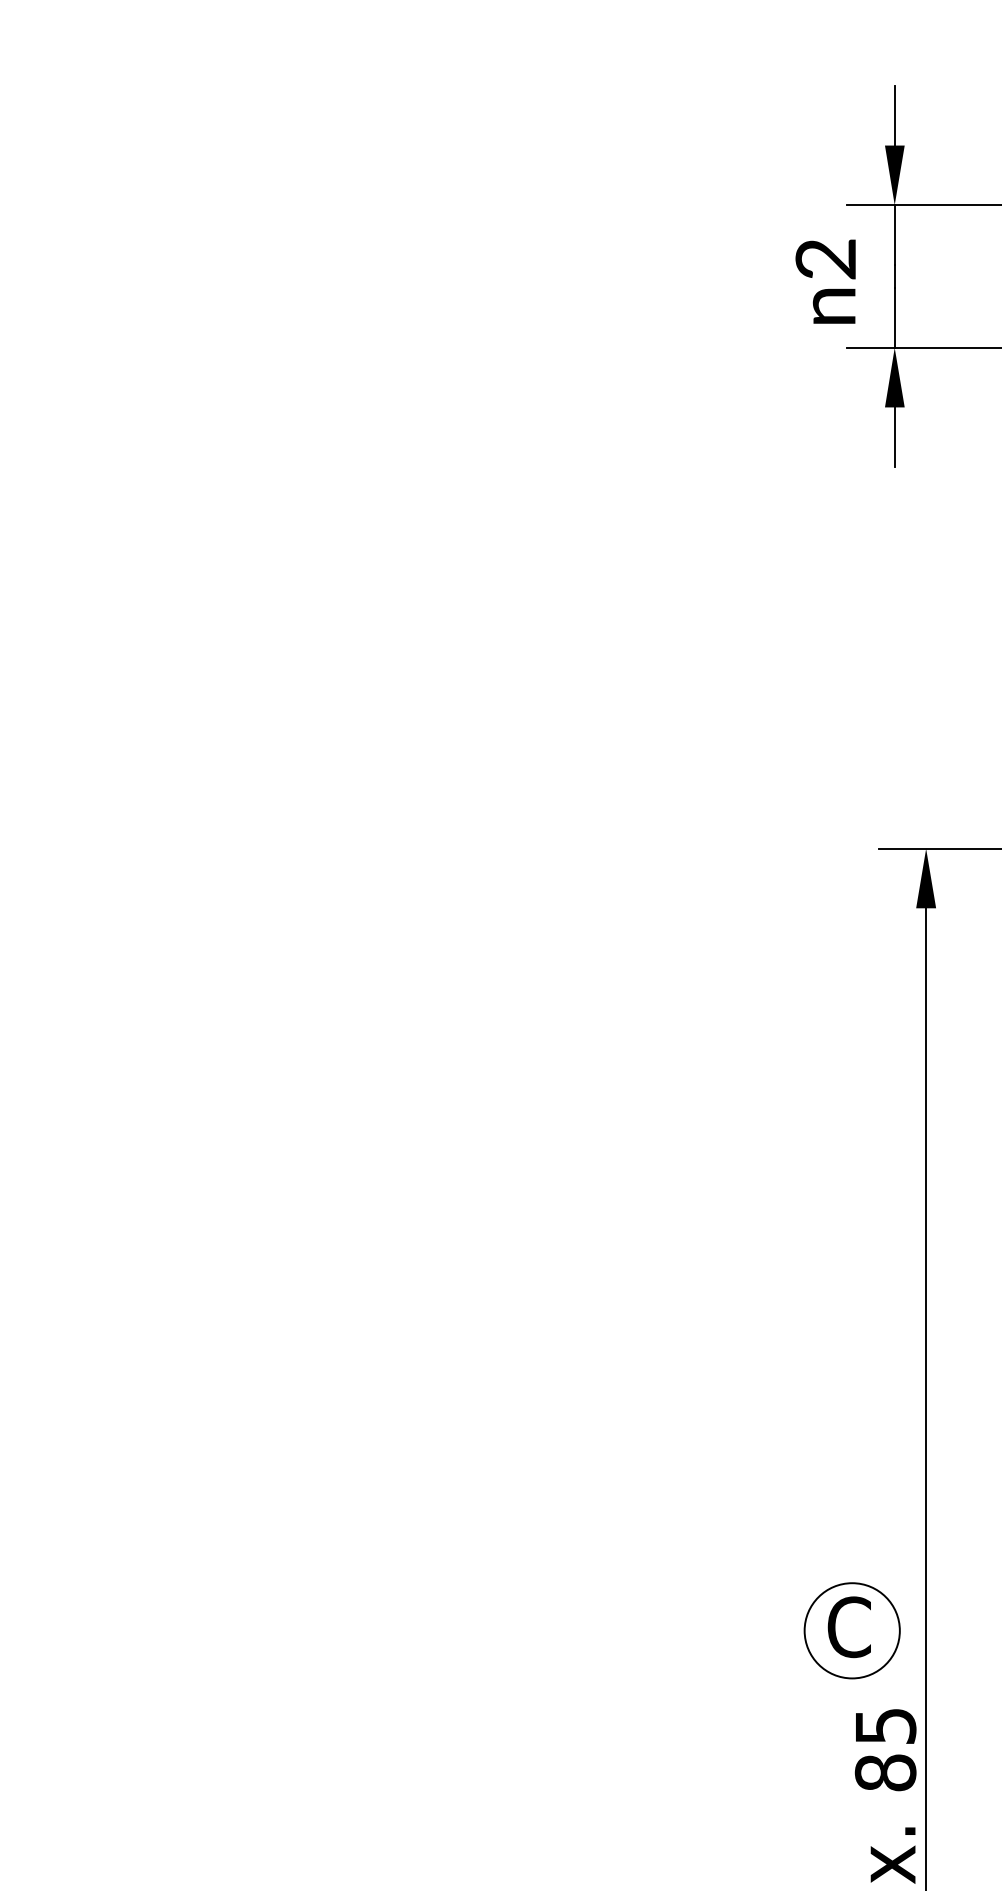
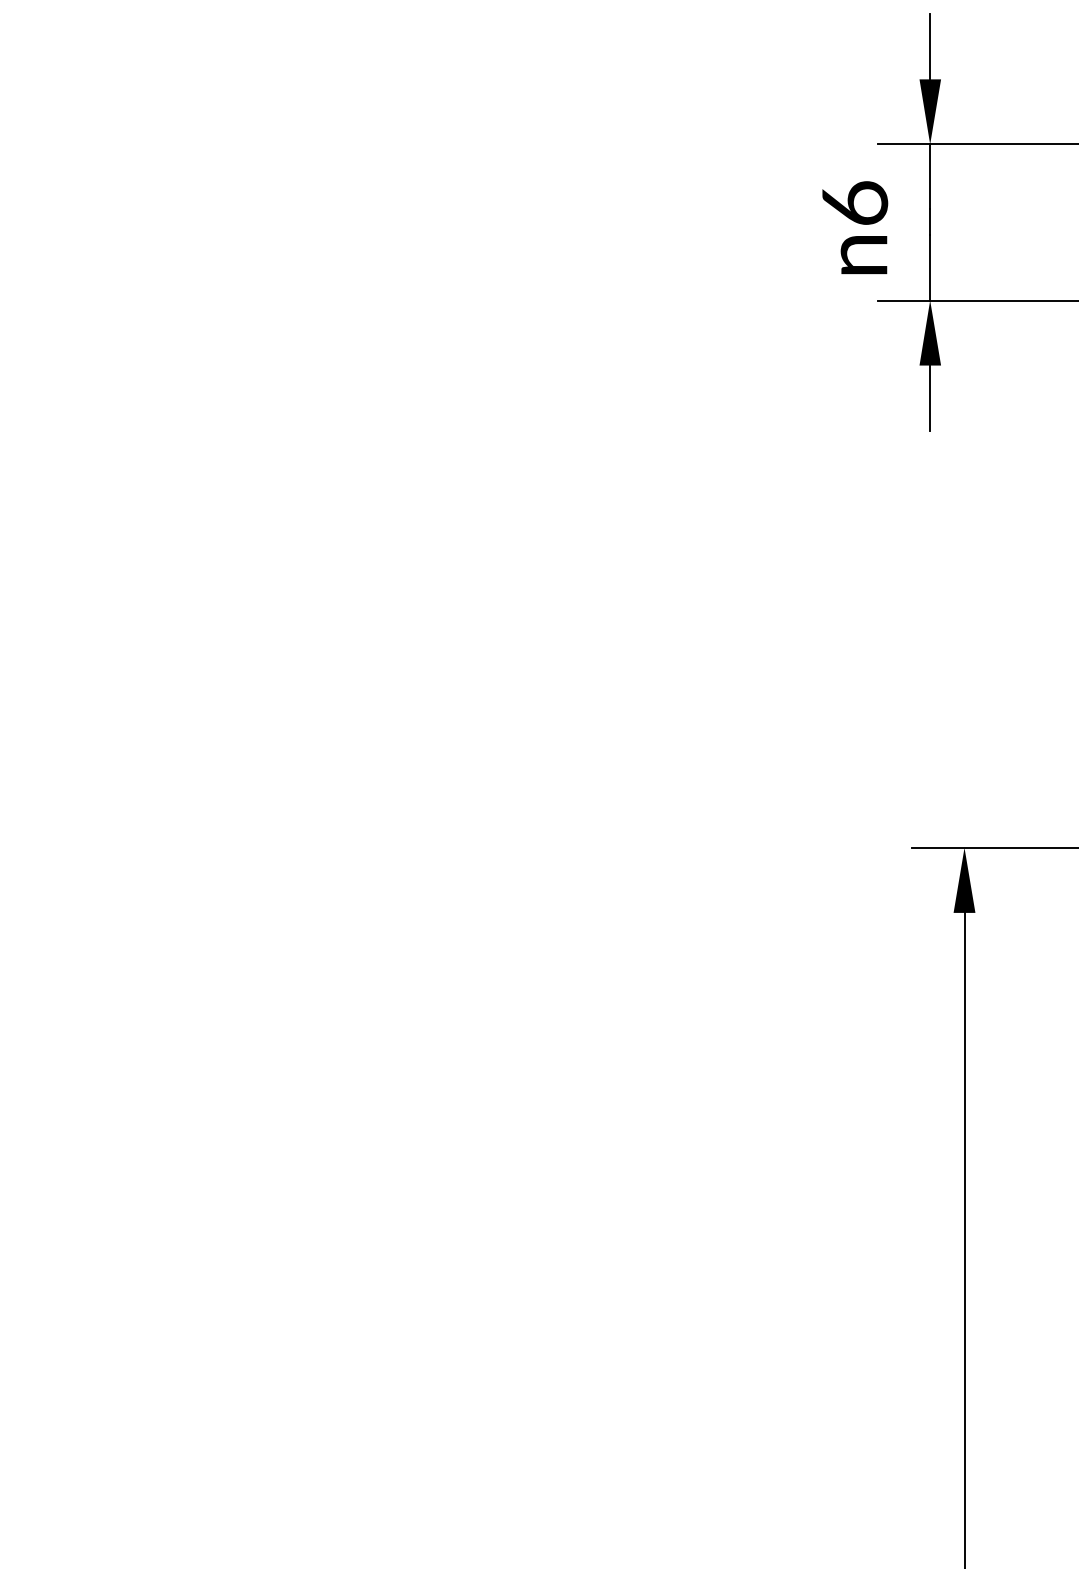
text: (825, 258) -> (854, 202), 2 -> 6

